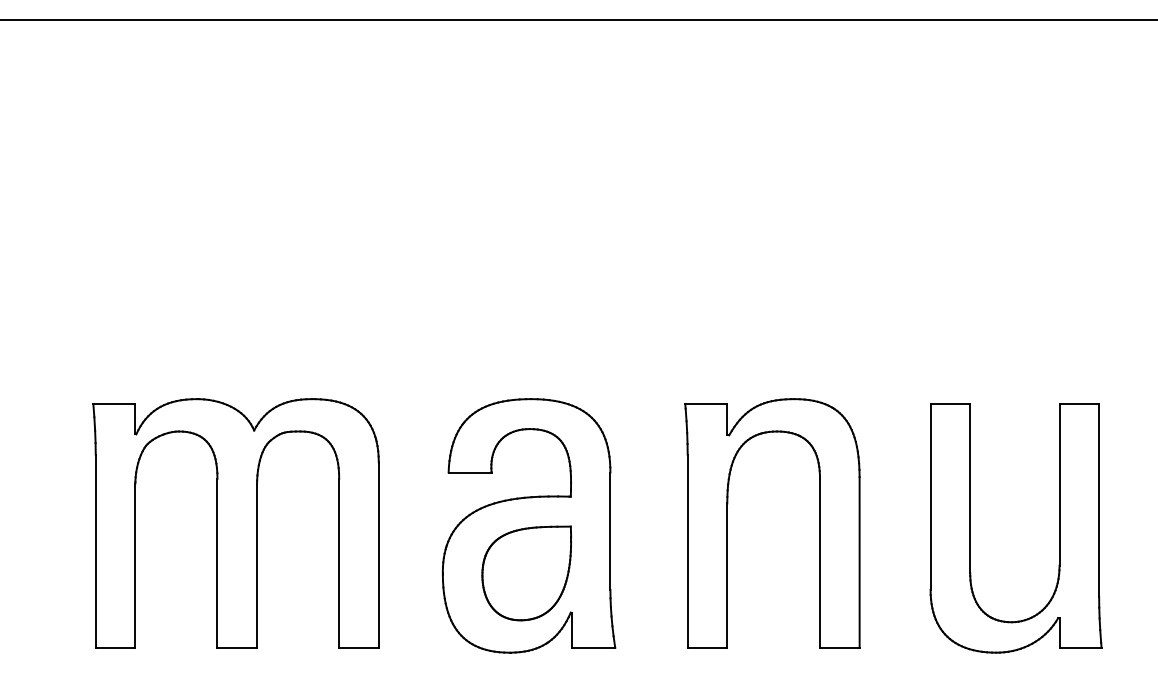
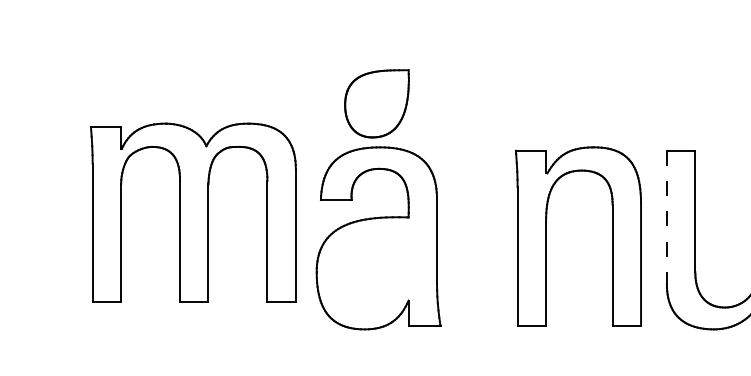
line: (930, 496) -> (666, 217), solid -> dashed
part: (235, 523) -> (193, 212), moved
part: (727, 523) -> (546, 236), moved
part: (526, 573) -> (376, 103), moved

